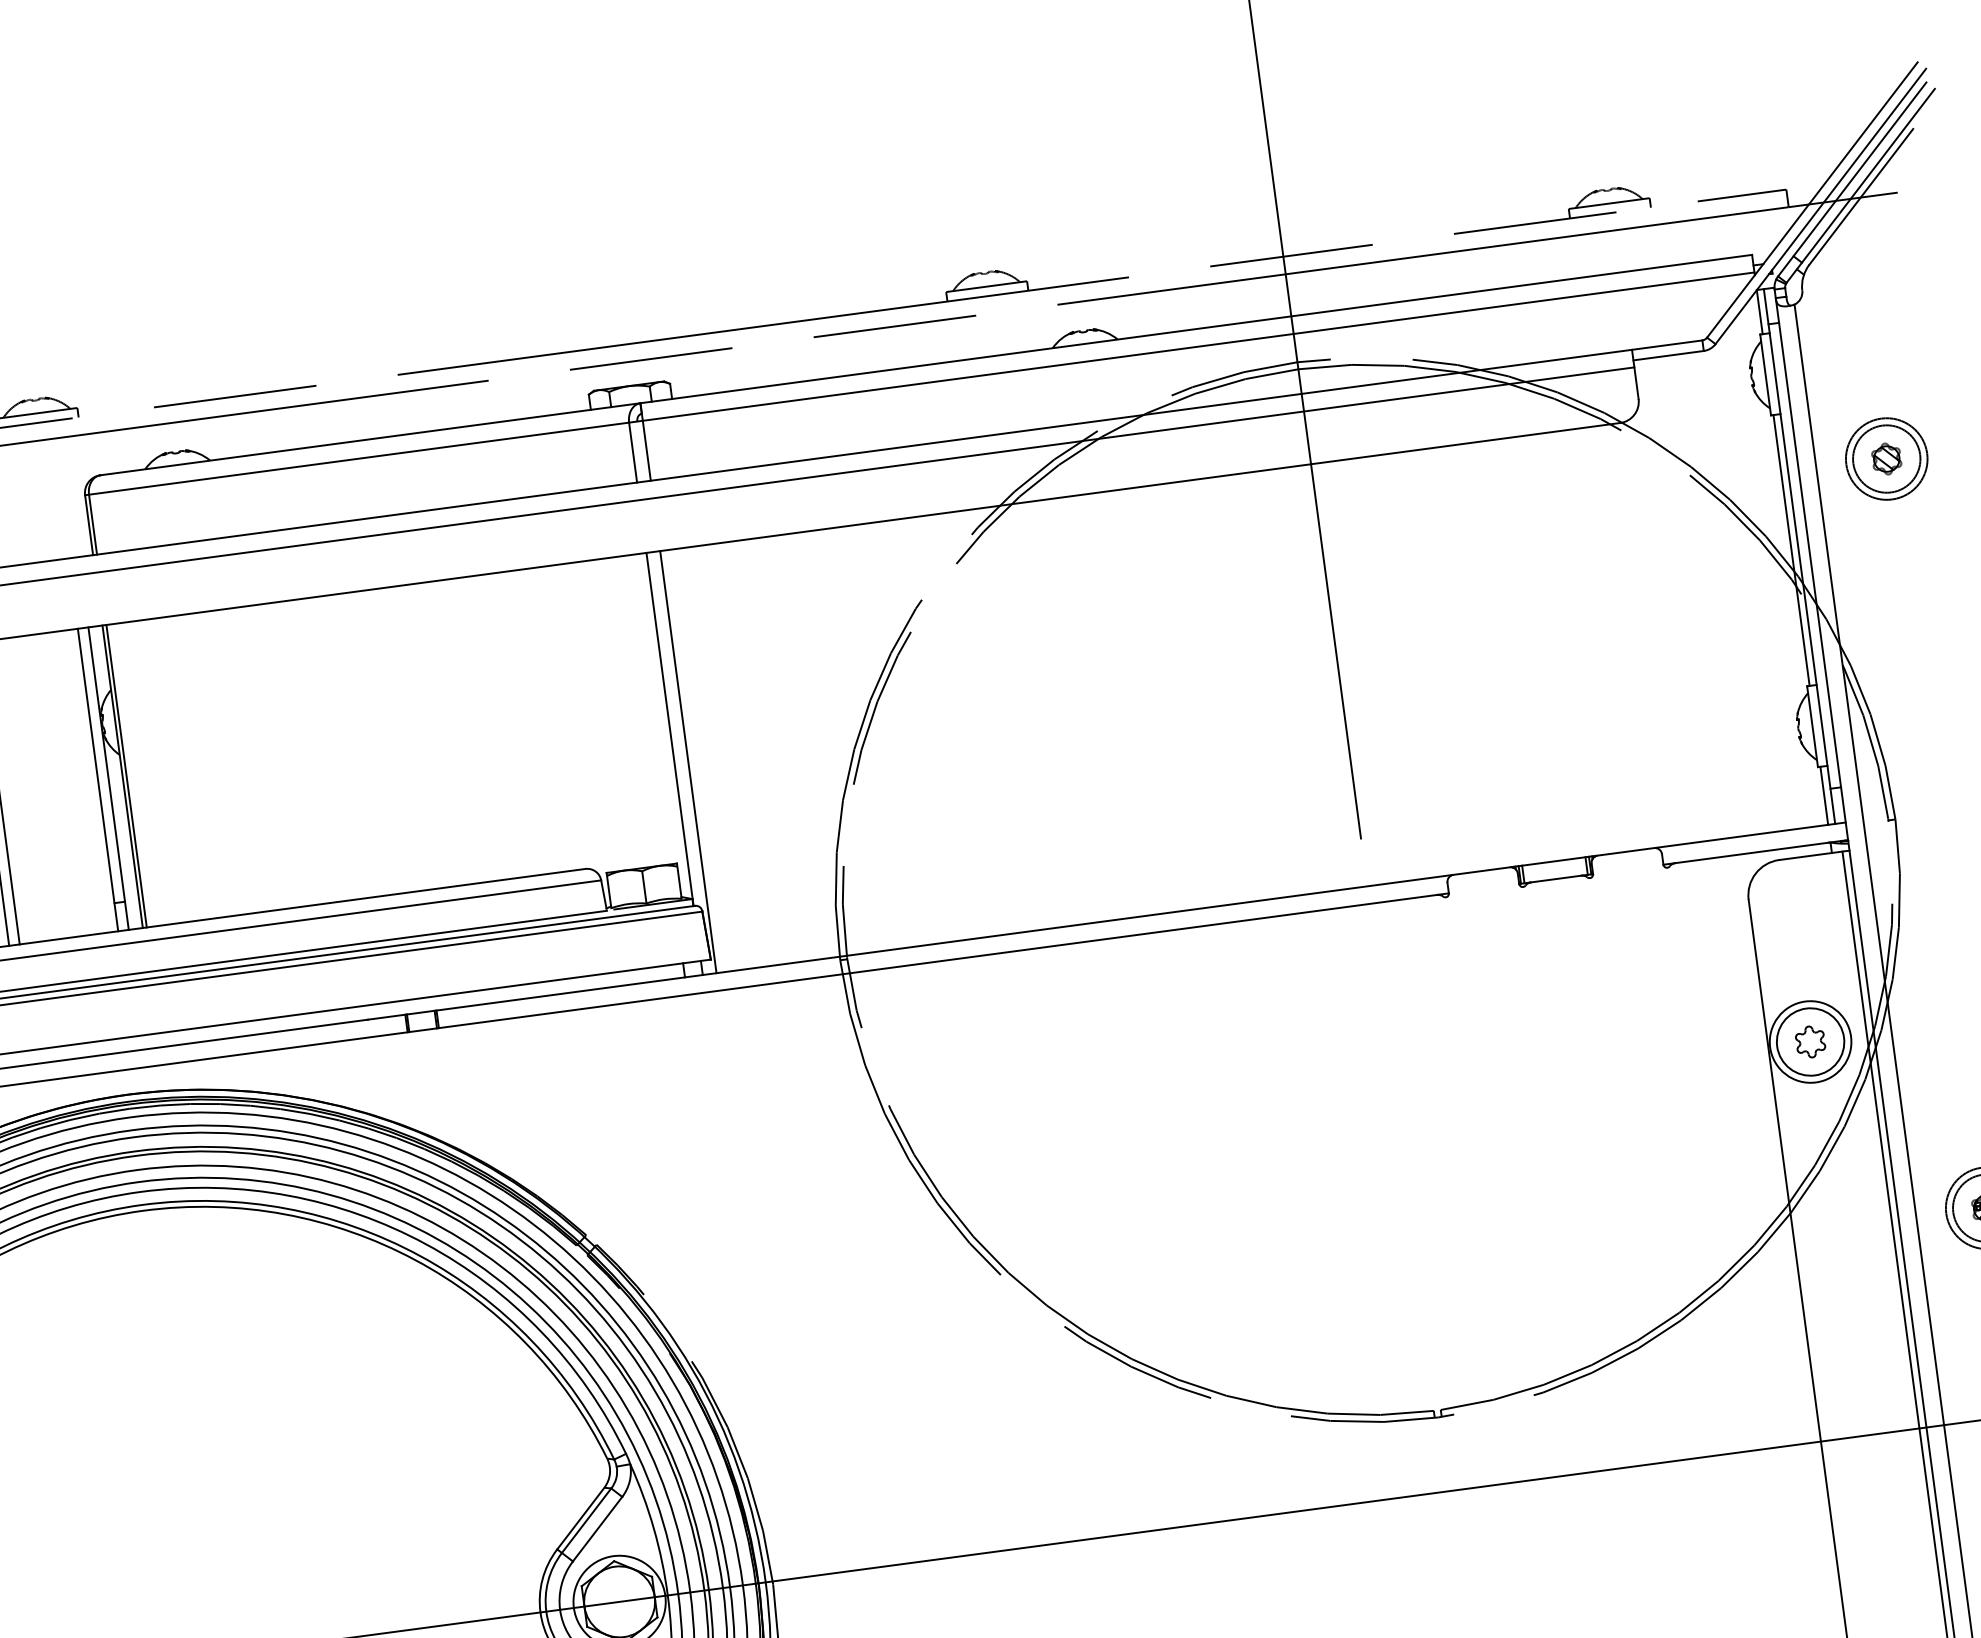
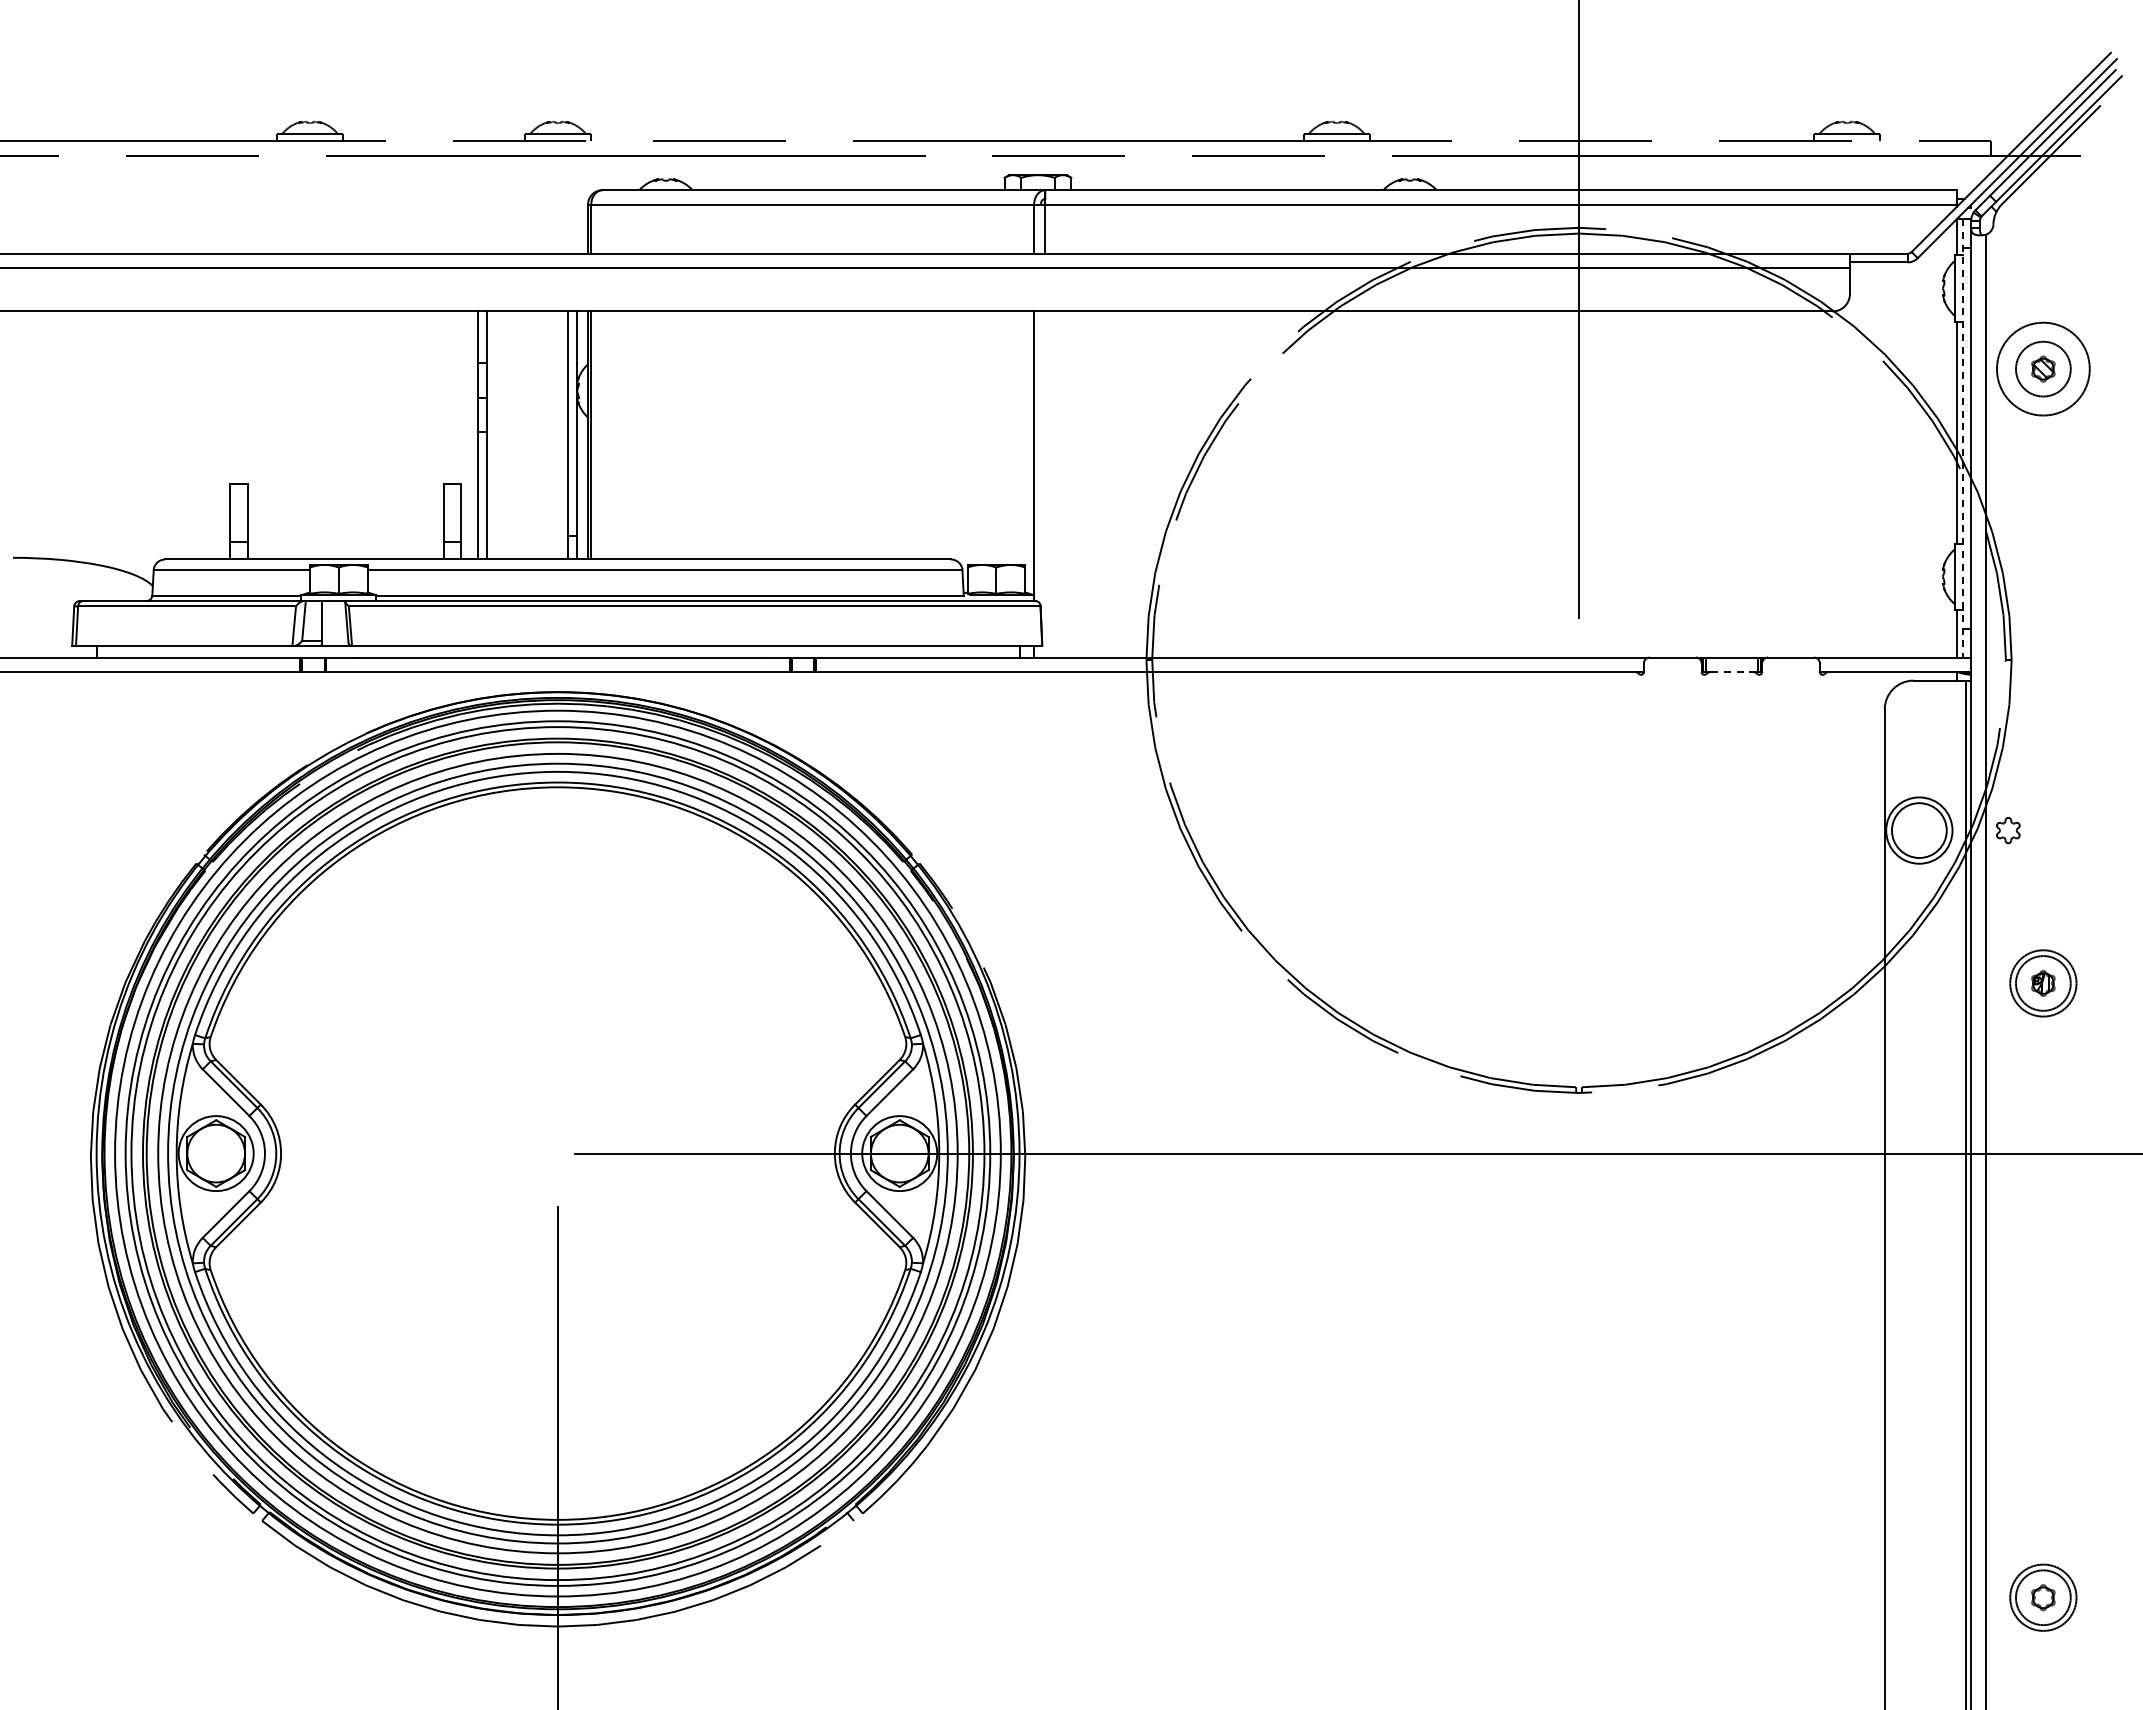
circle: (1886, 458) -> (2043, 368), size x1.4
line: (1799, 556) -> (1962, 438), solid -> dashed
line: (688, 762) -> (1045, 484), removed
line: (1555, 878) -> (1731, 671), solid -> dashed
part: (1810, 1041) -> (2008, 830), moved

